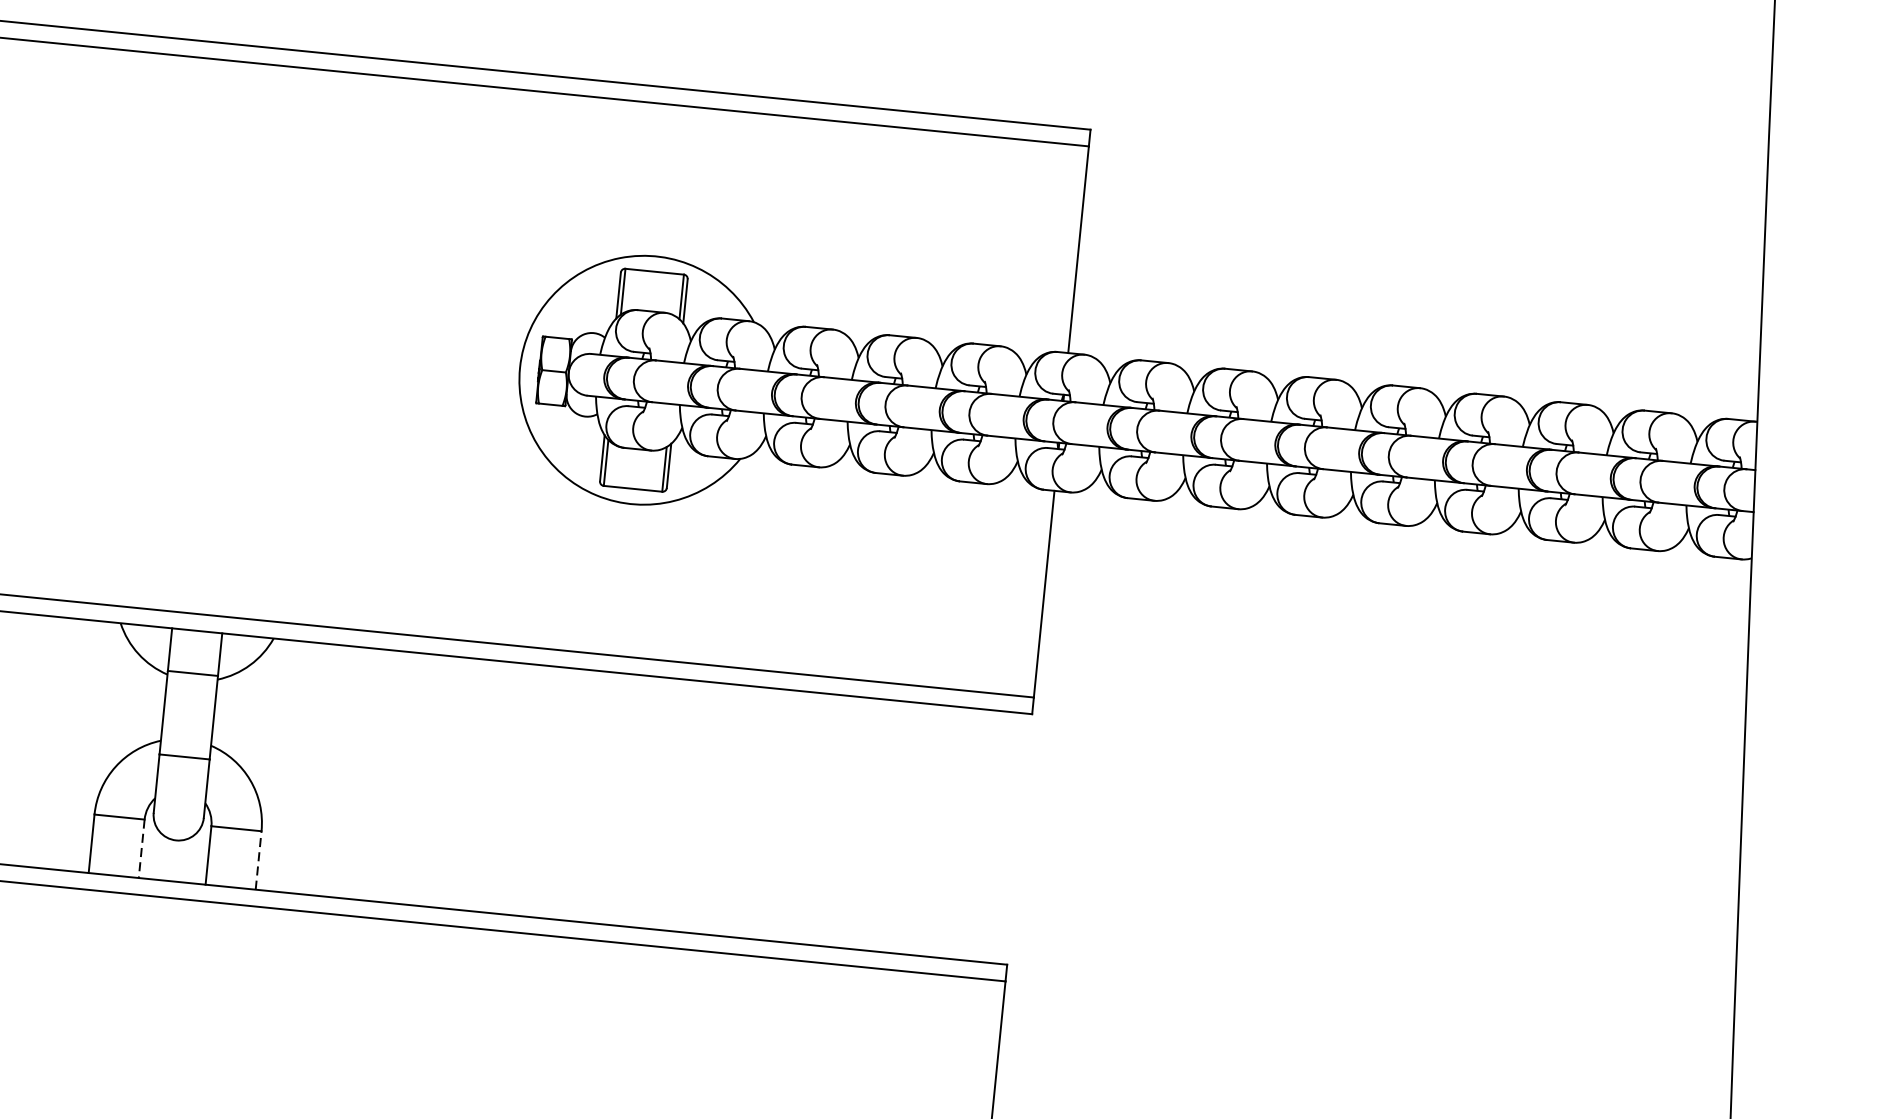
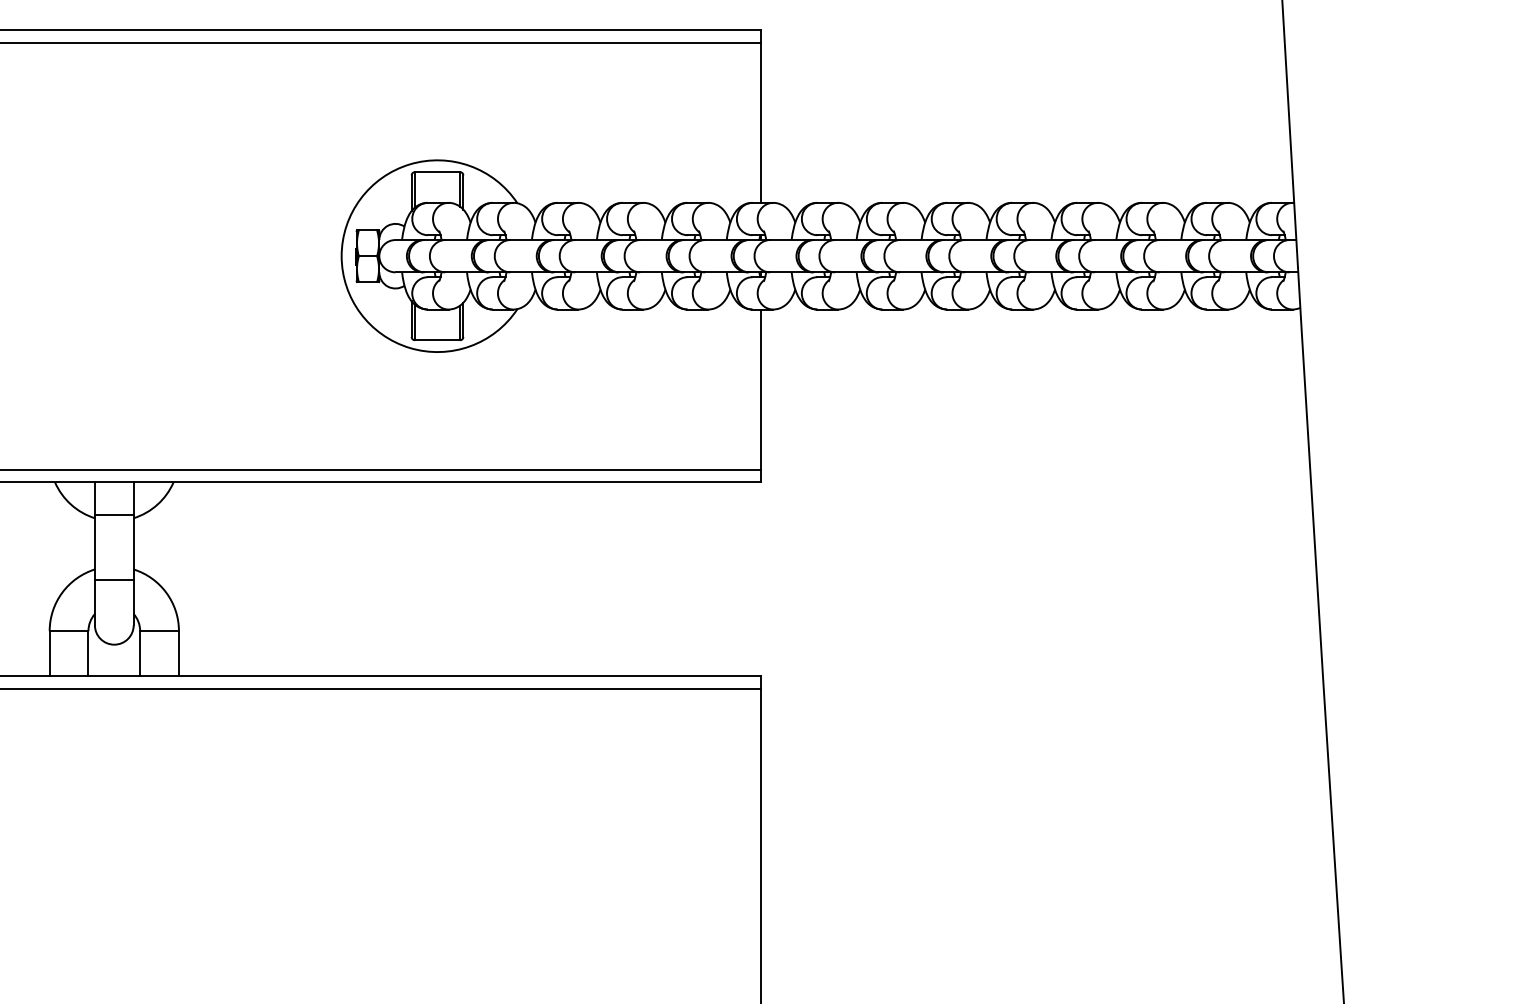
line: (141, 848) -> (88, 653), dashed -> solid
line: (258, 860) -> (178, 653), dashed -> solid

